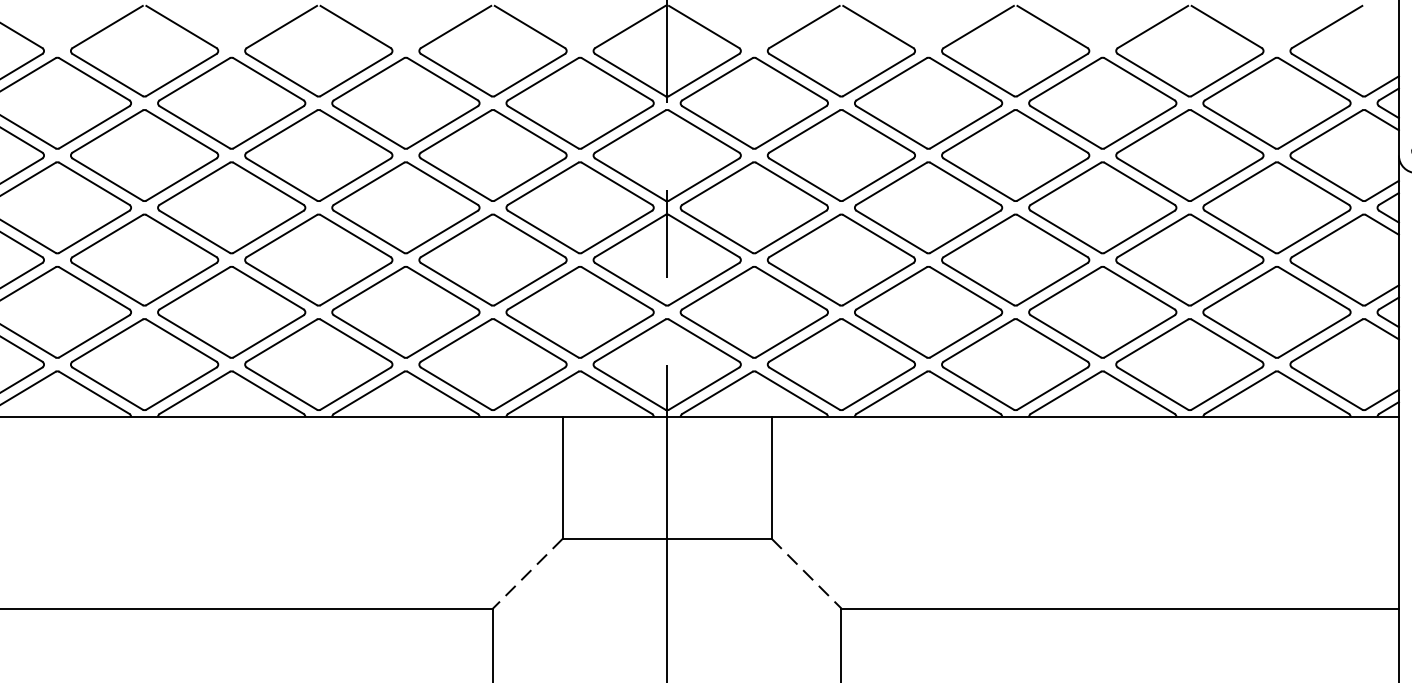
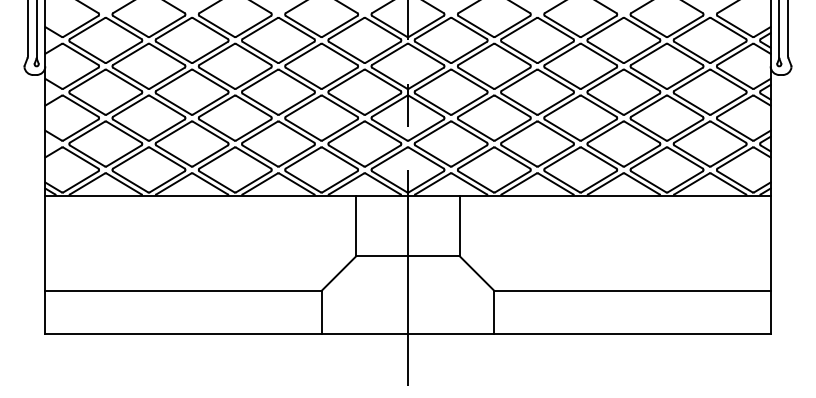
line: (527, 573) -> (338, 273), dashed -> solid
line: (807, 573) -> (477, 273), dashed -> solid

